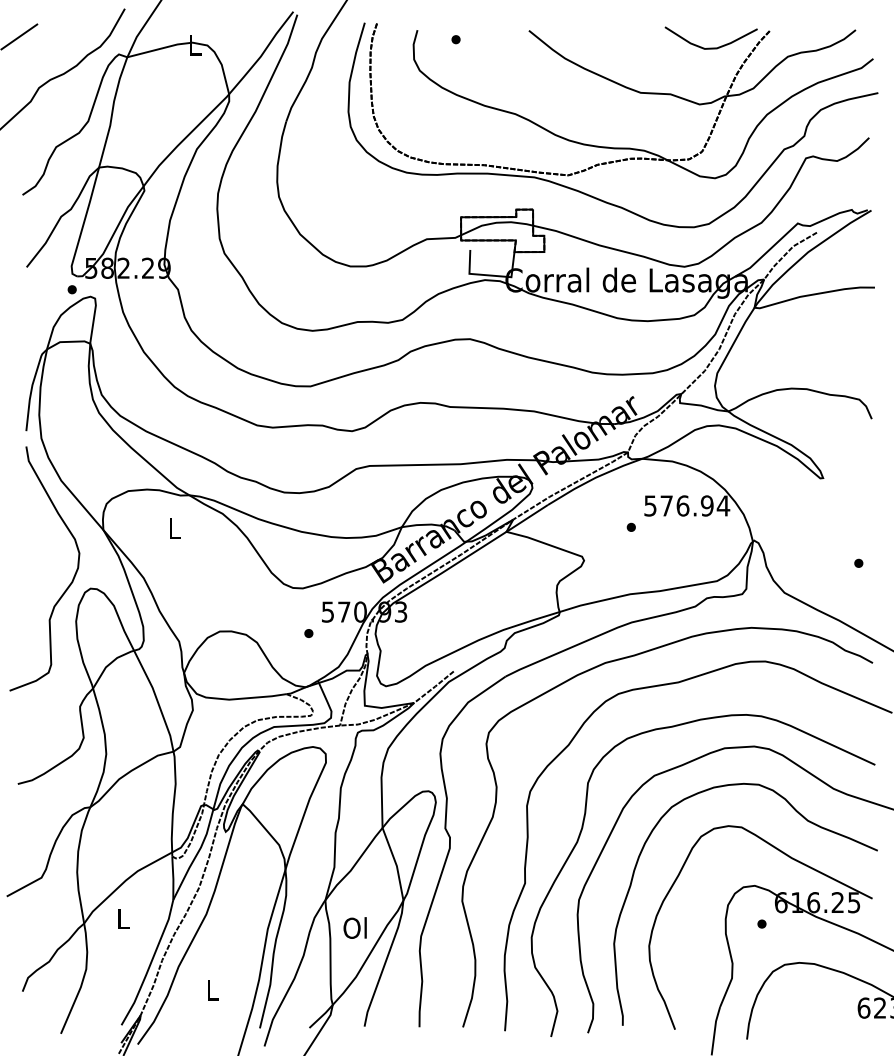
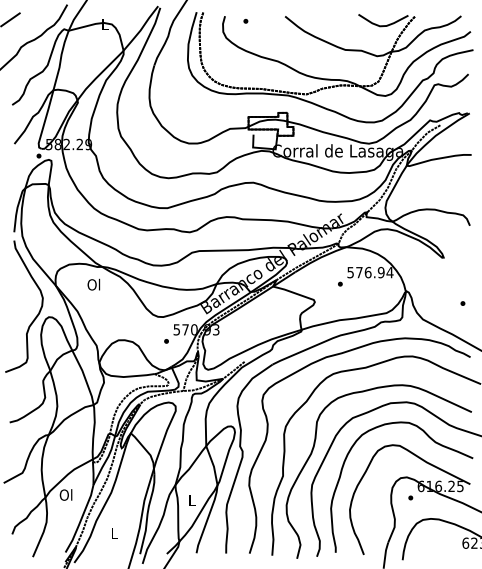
text: (173, 528) -> (93, 284), L -> Ol
text: (121, 917) -> (65, 494), L -> Ol
text: (355, 926) -> (191, 499), Ol -> L

